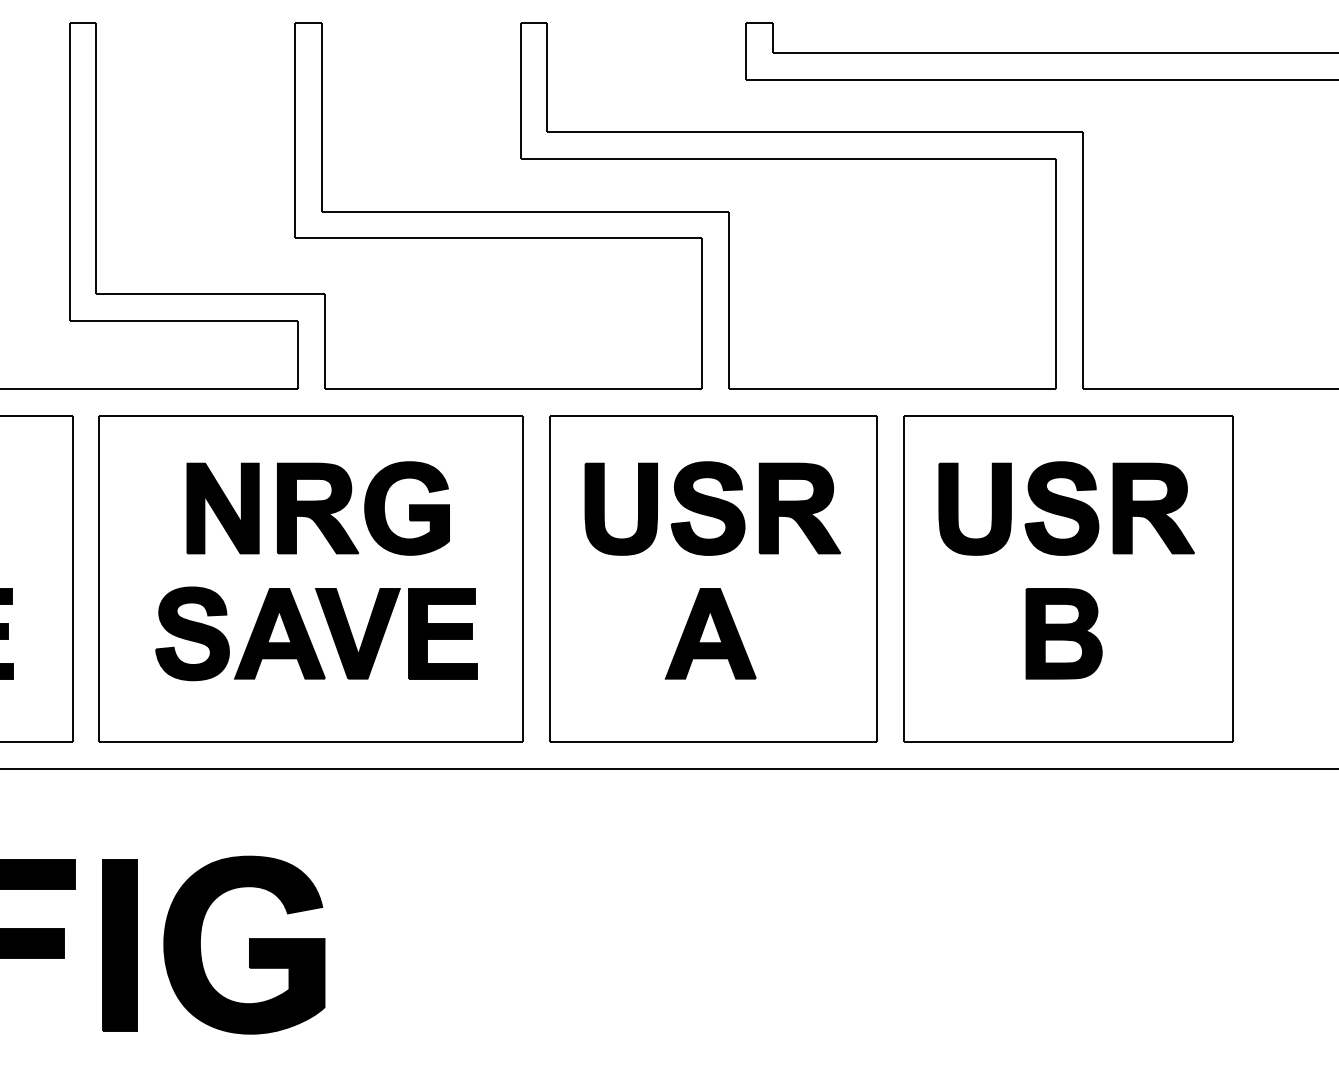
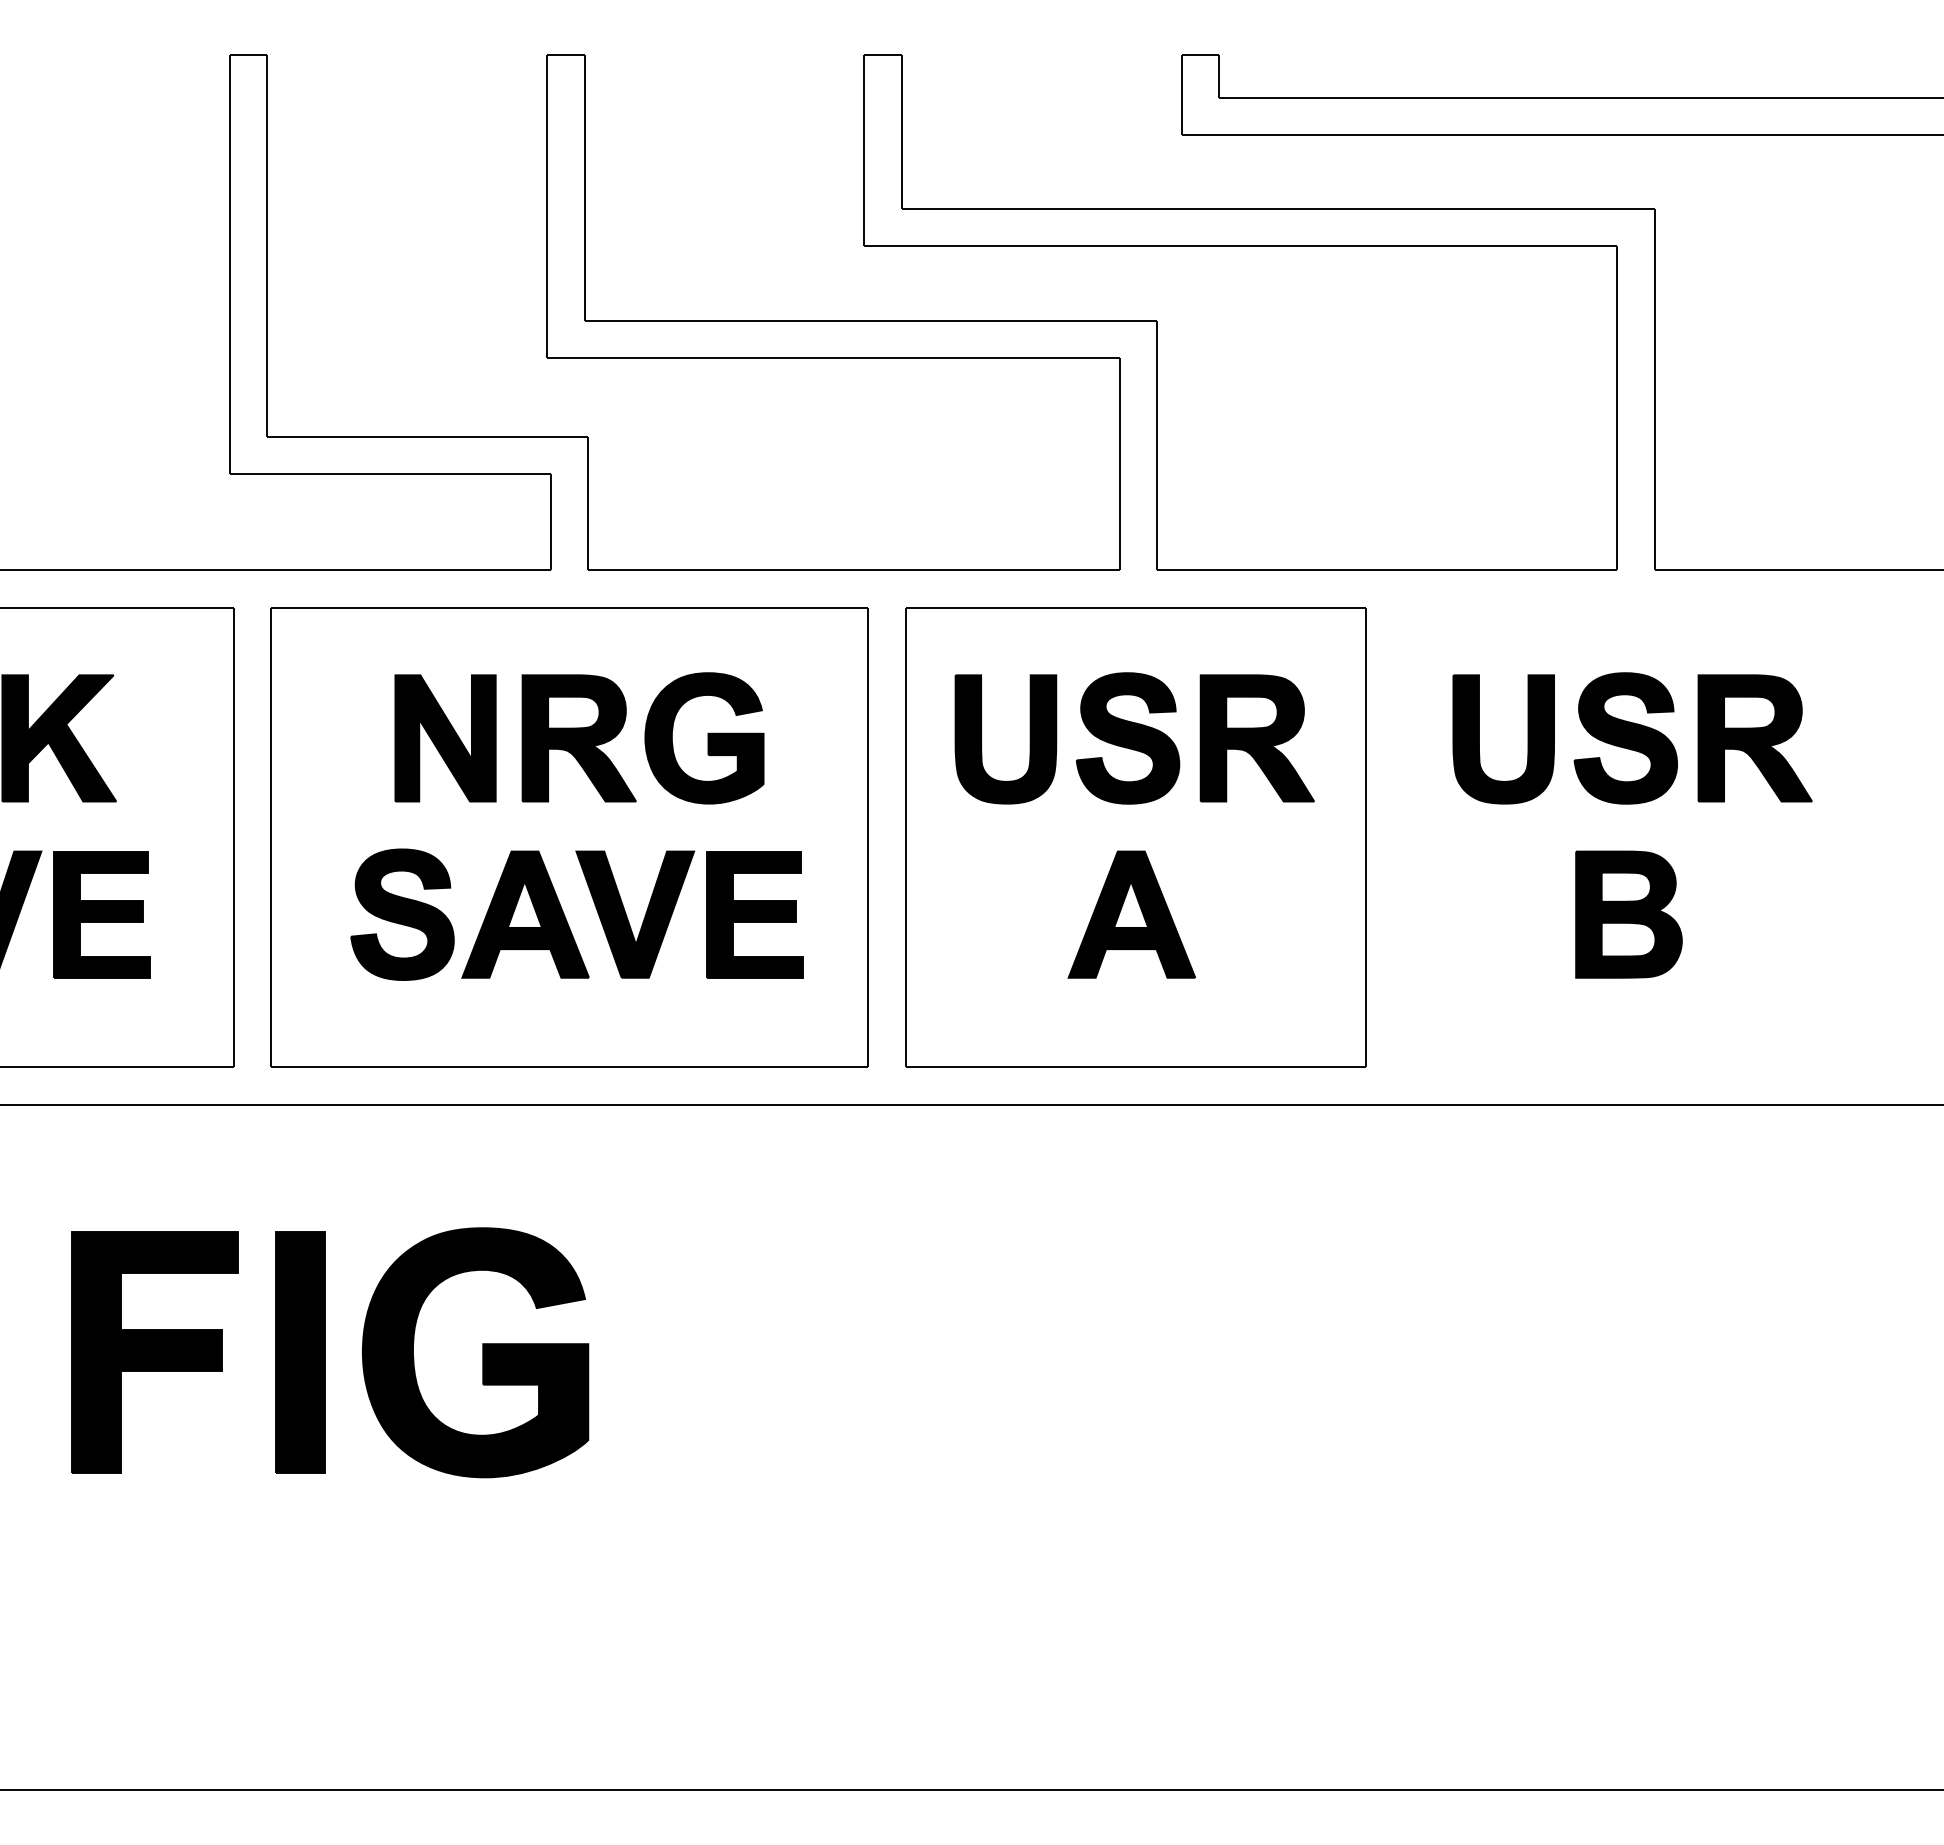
part: (1068, 578) -> (1634, 837), removed

